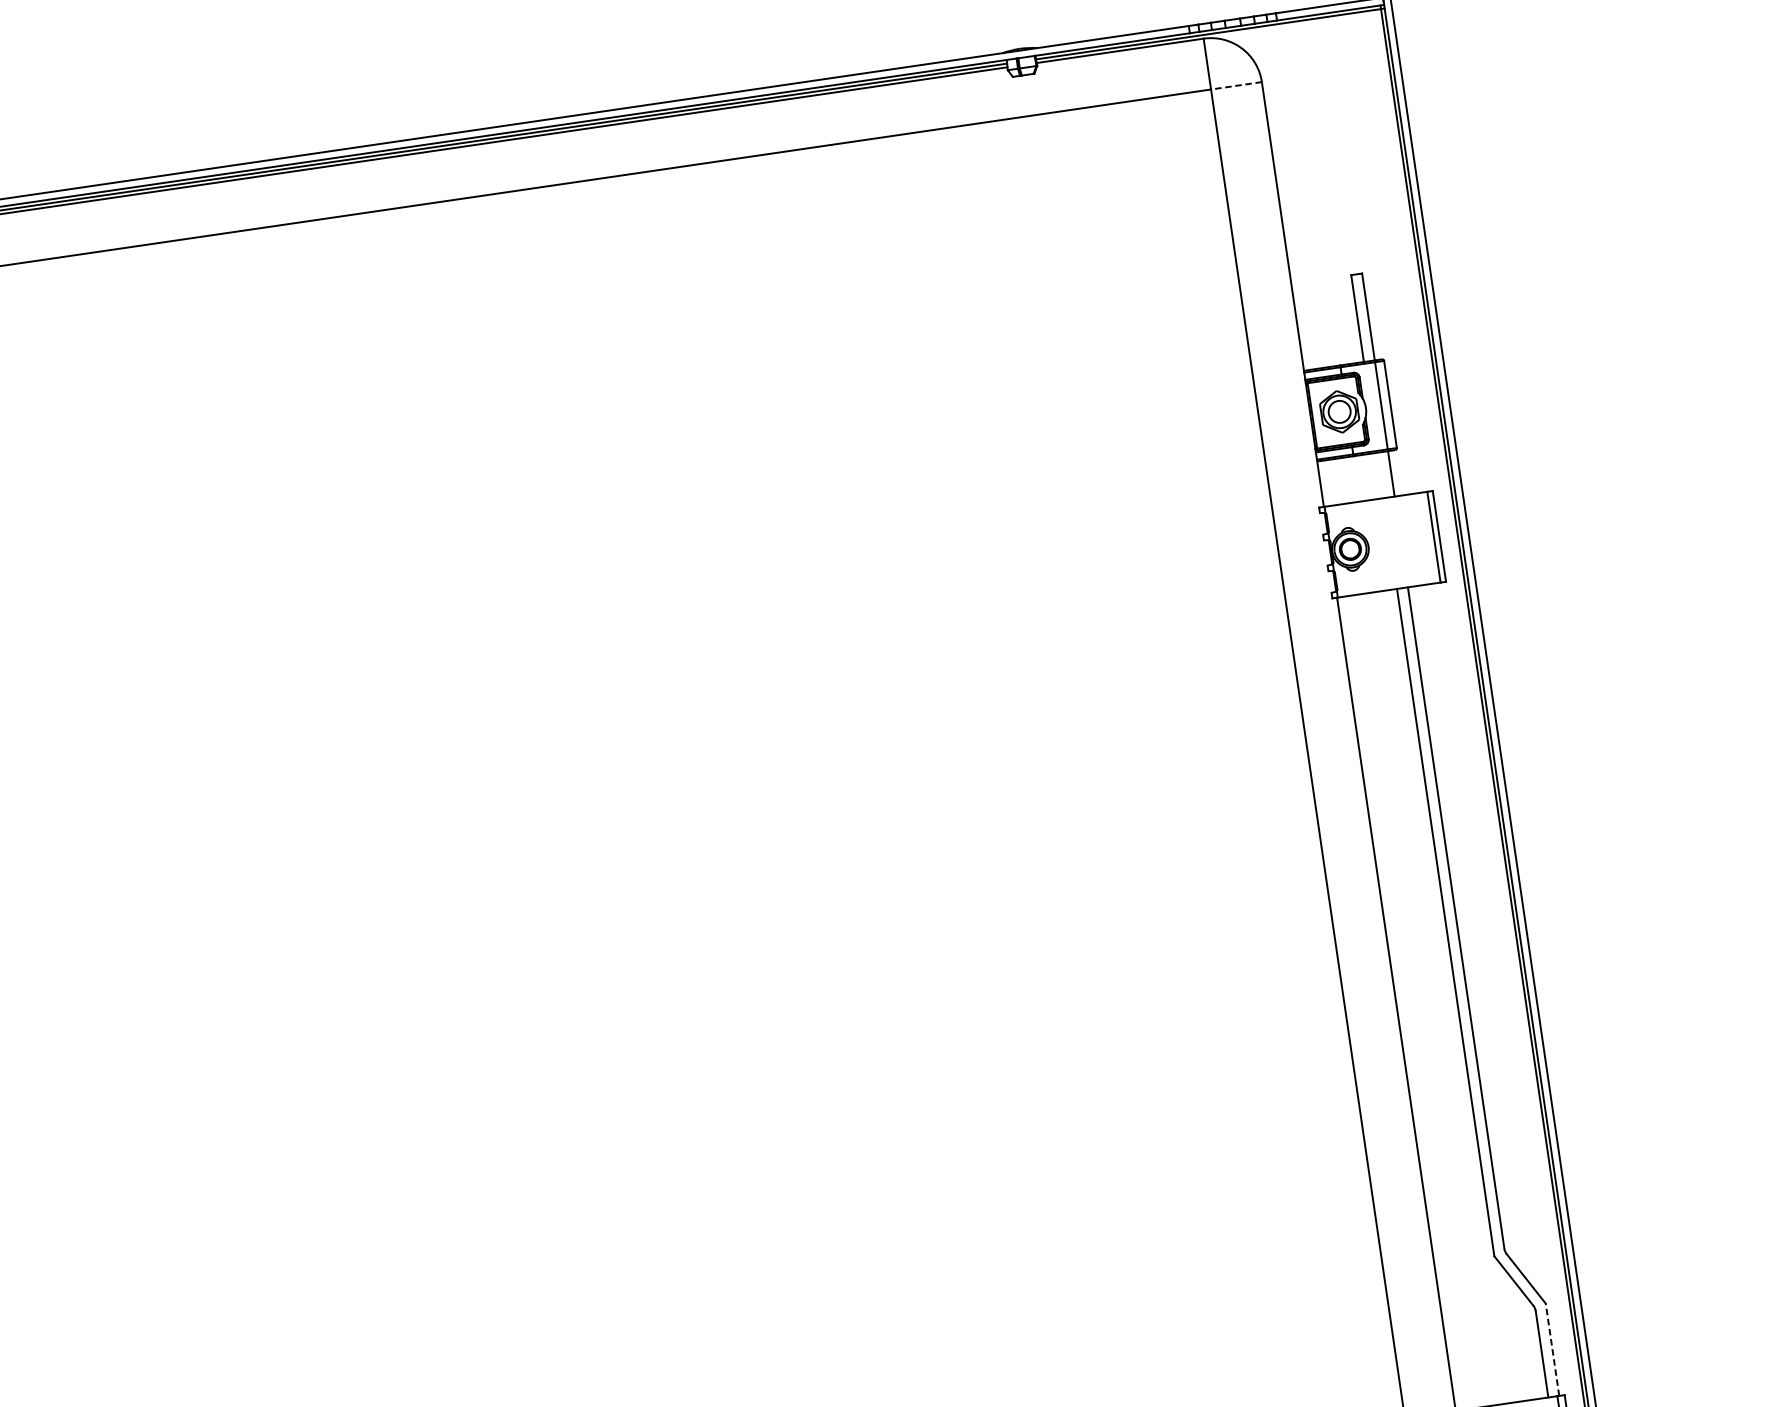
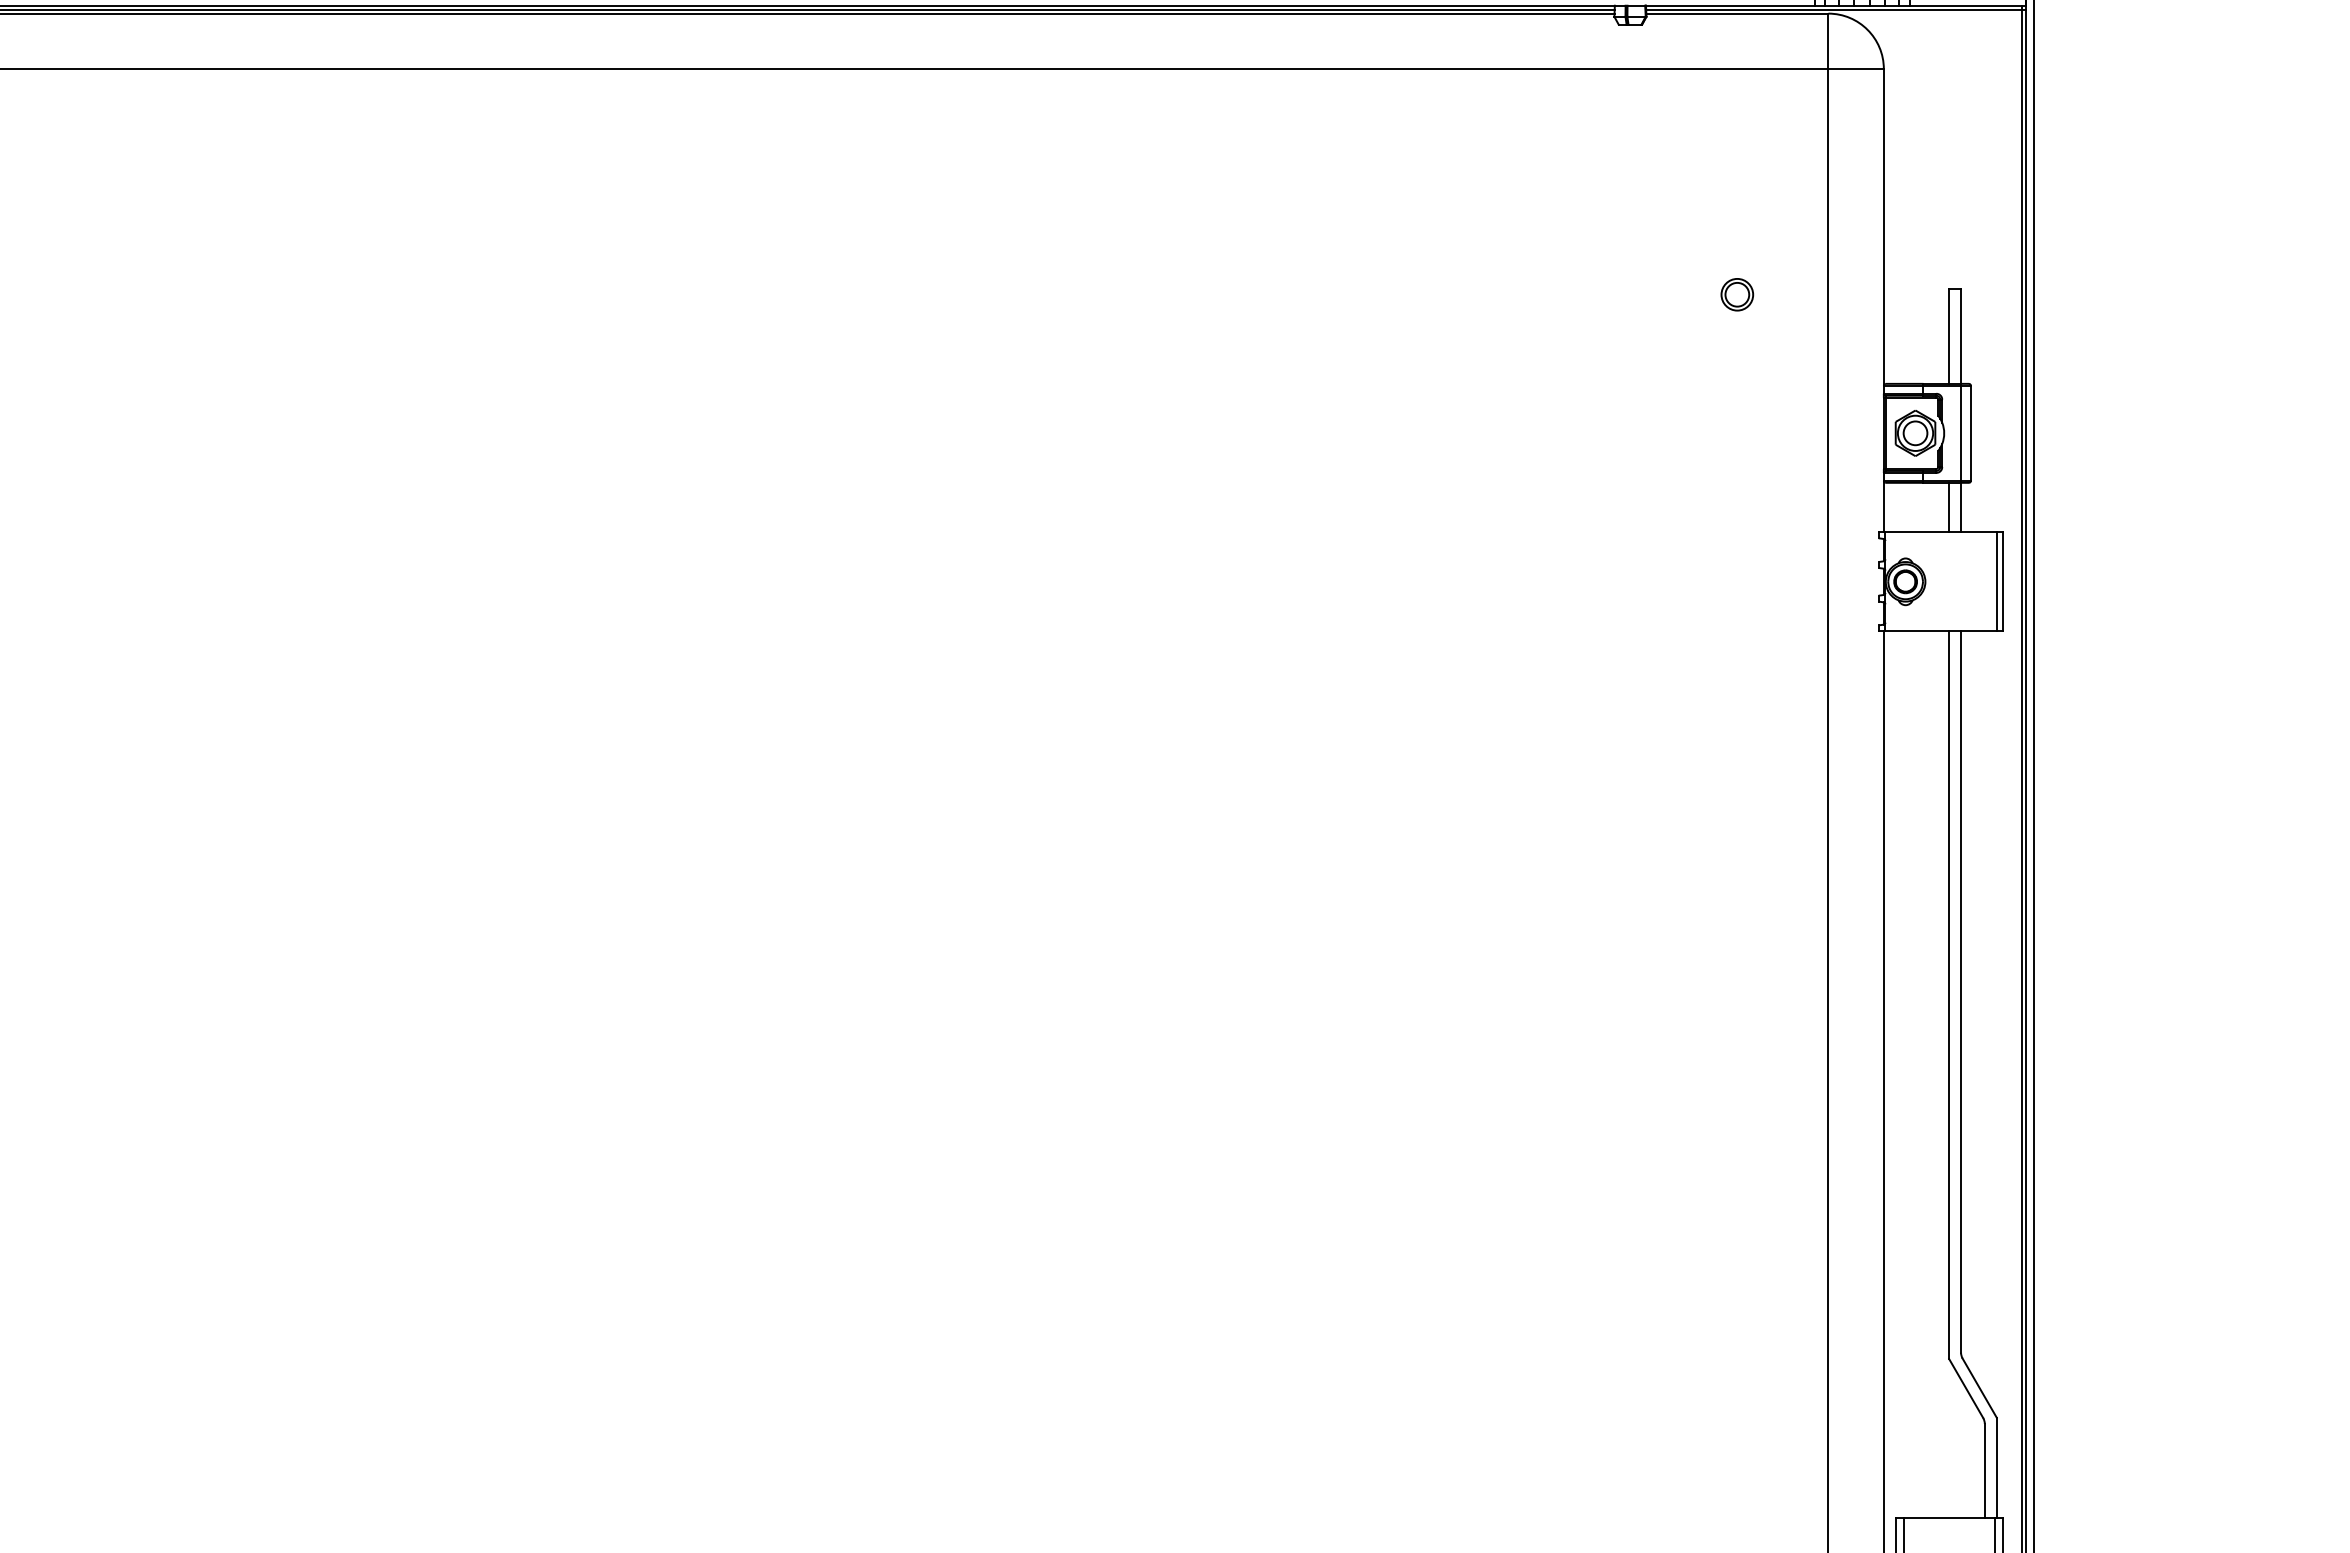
line: (1236, 86) -> (1856, 69), dashed -> solid
part: (1157, 308) -> (1737, 294), added
line: (1380, 475) -> (1949, 507), added
line: (1552, 1349) -> (1996, 1467), dashed -> solid

